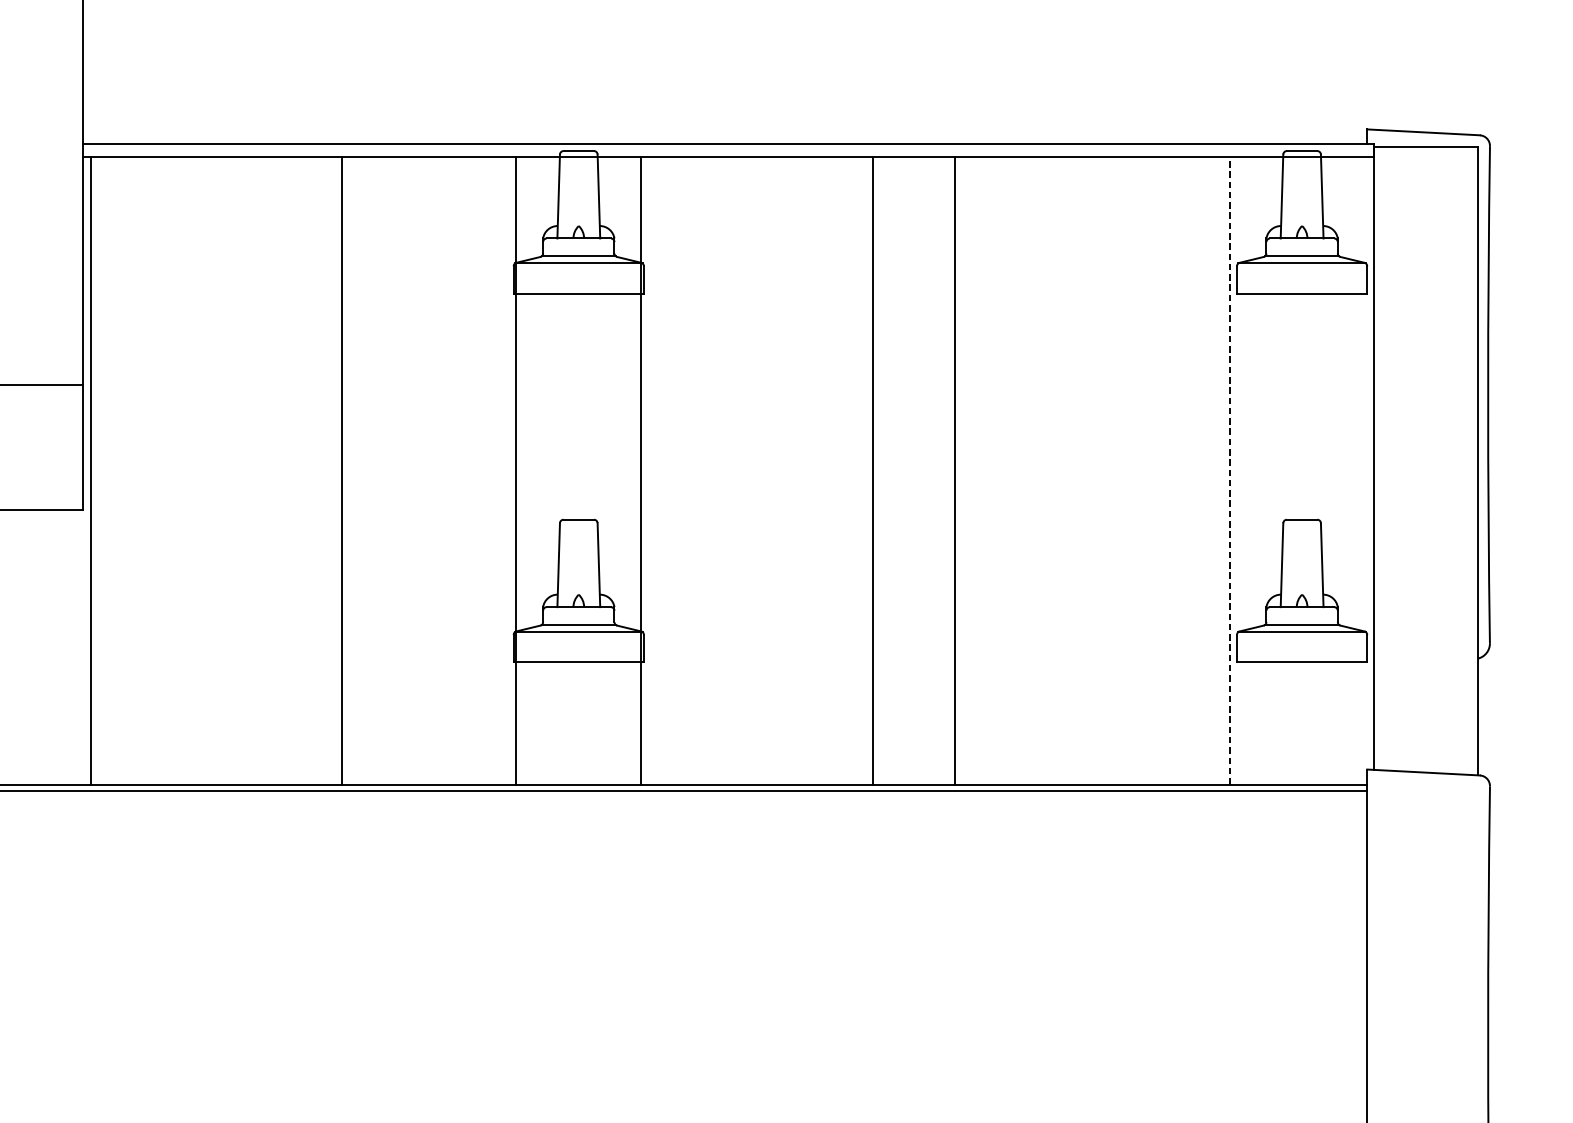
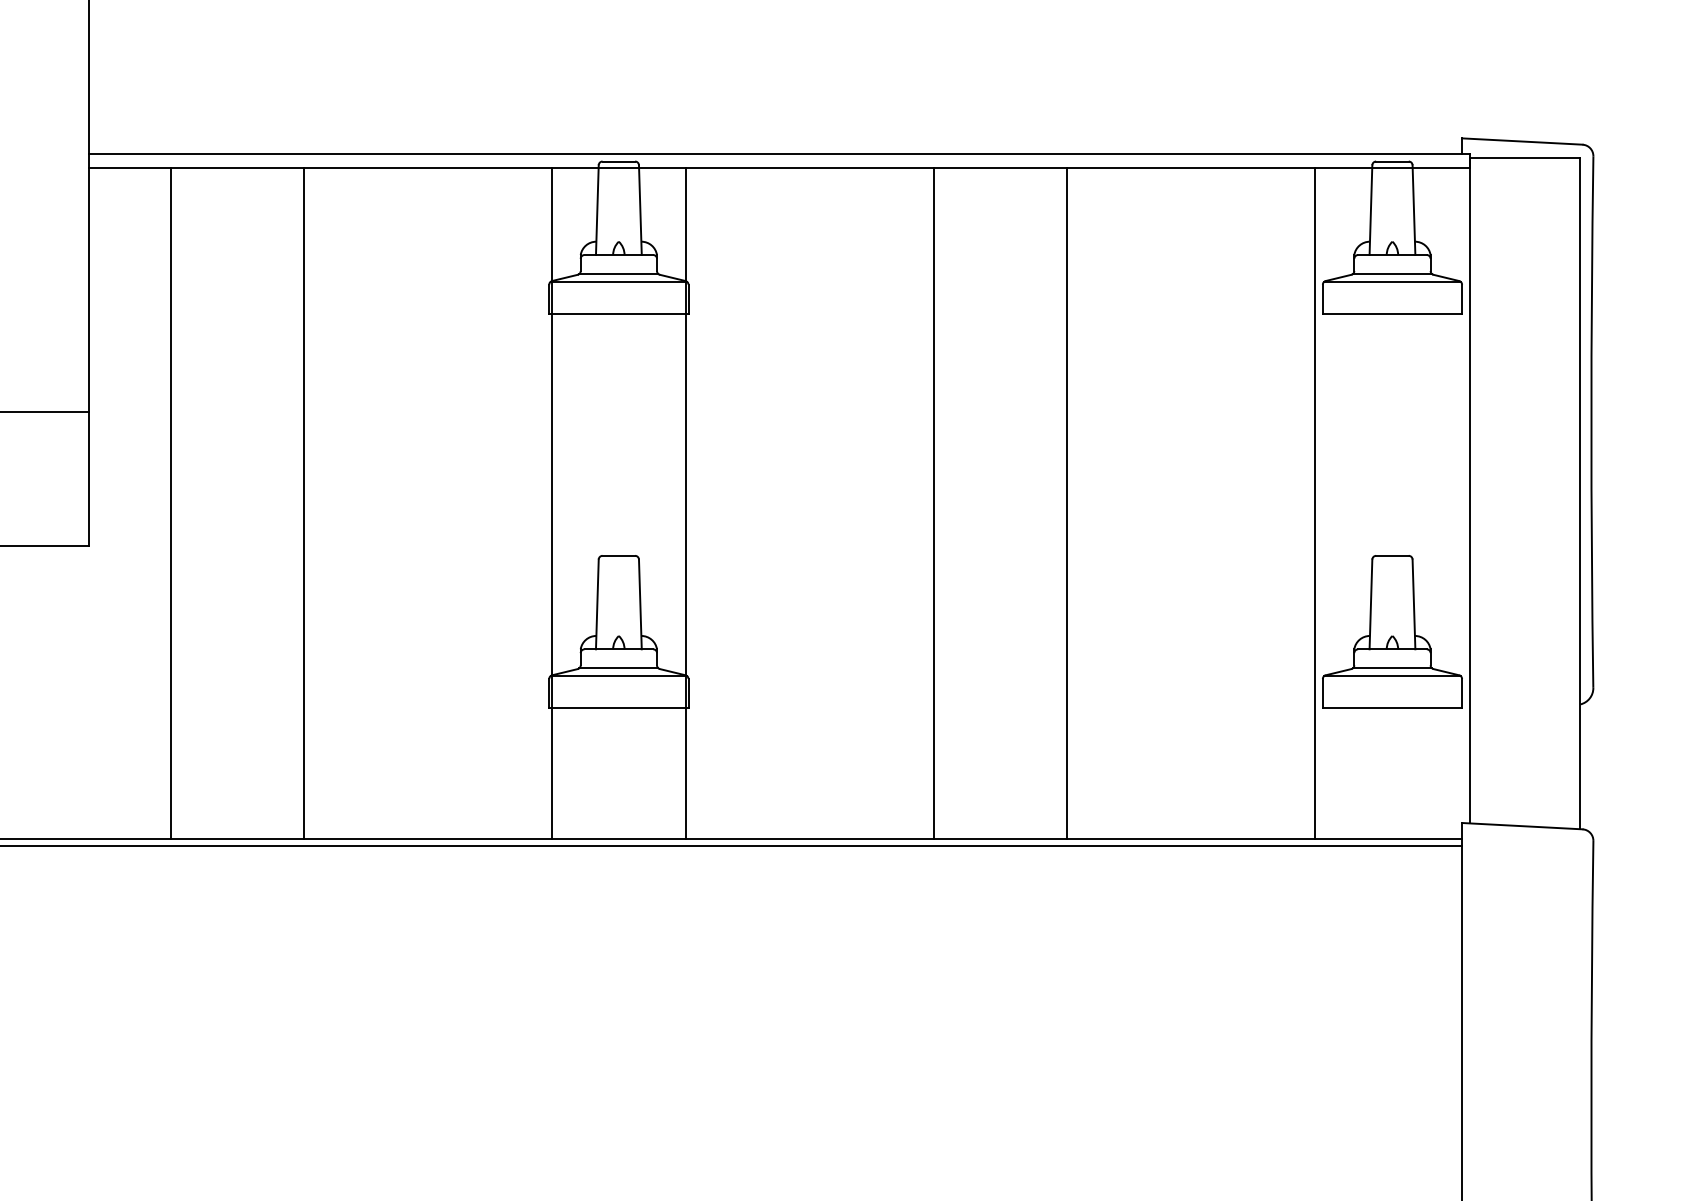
line: (91, 470) -> (170, 503), moved
line: (341, 470) -> (304, 503), moved
line: (955, 470) -> (1067, 503), moved
line: (1230, 470) -> (1315, 503), dashed -> solid

